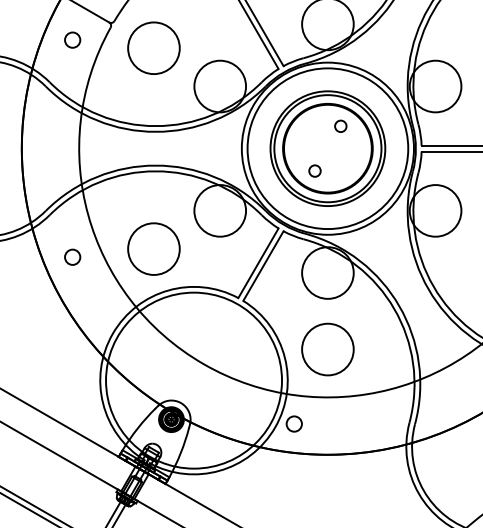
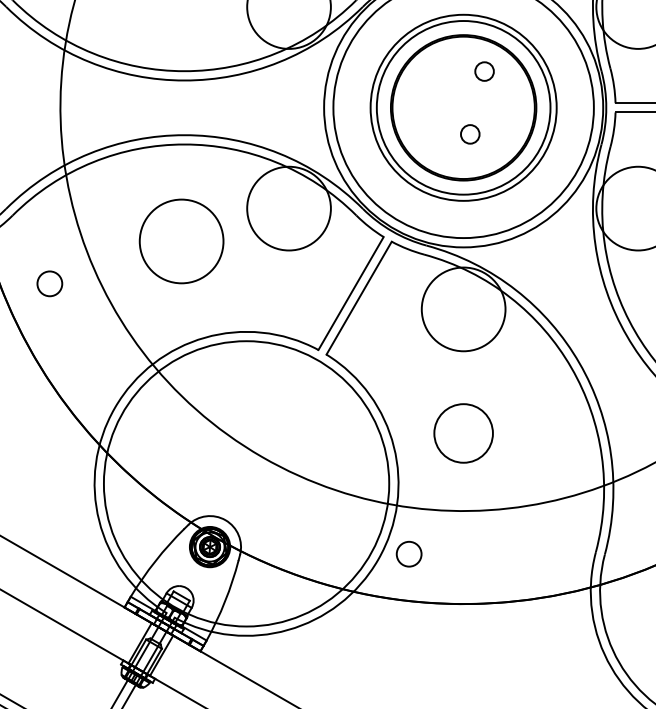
circle: (314, 170) -> (469, 133), moved
circle: (153, 248) -> (180, 240), moved
circle: (327, 349) -> (462, 433), size x0.7

